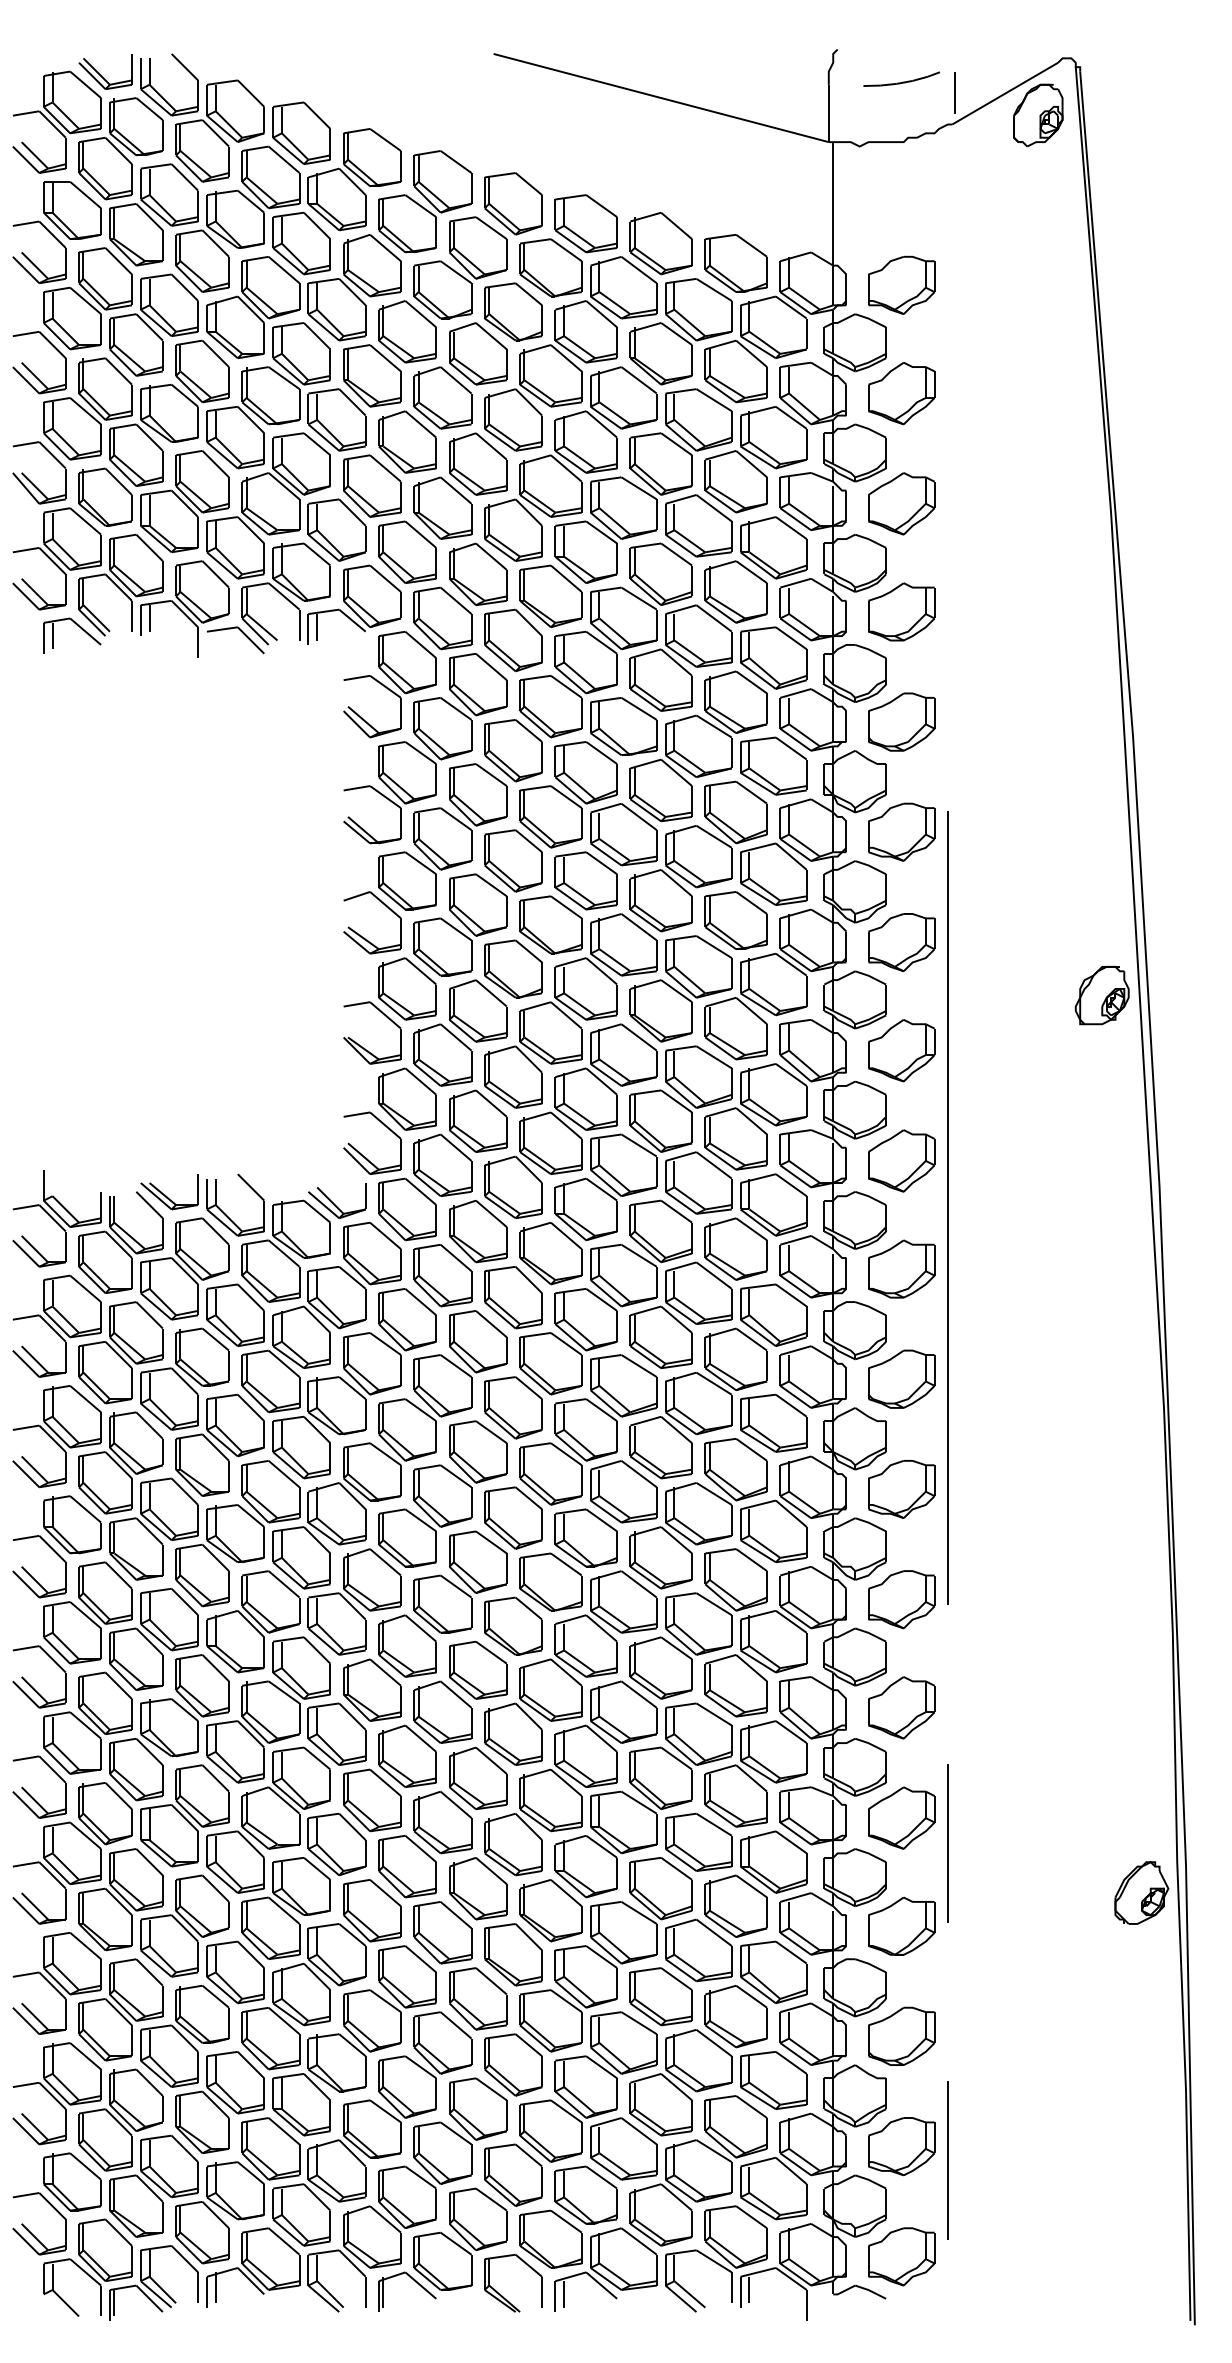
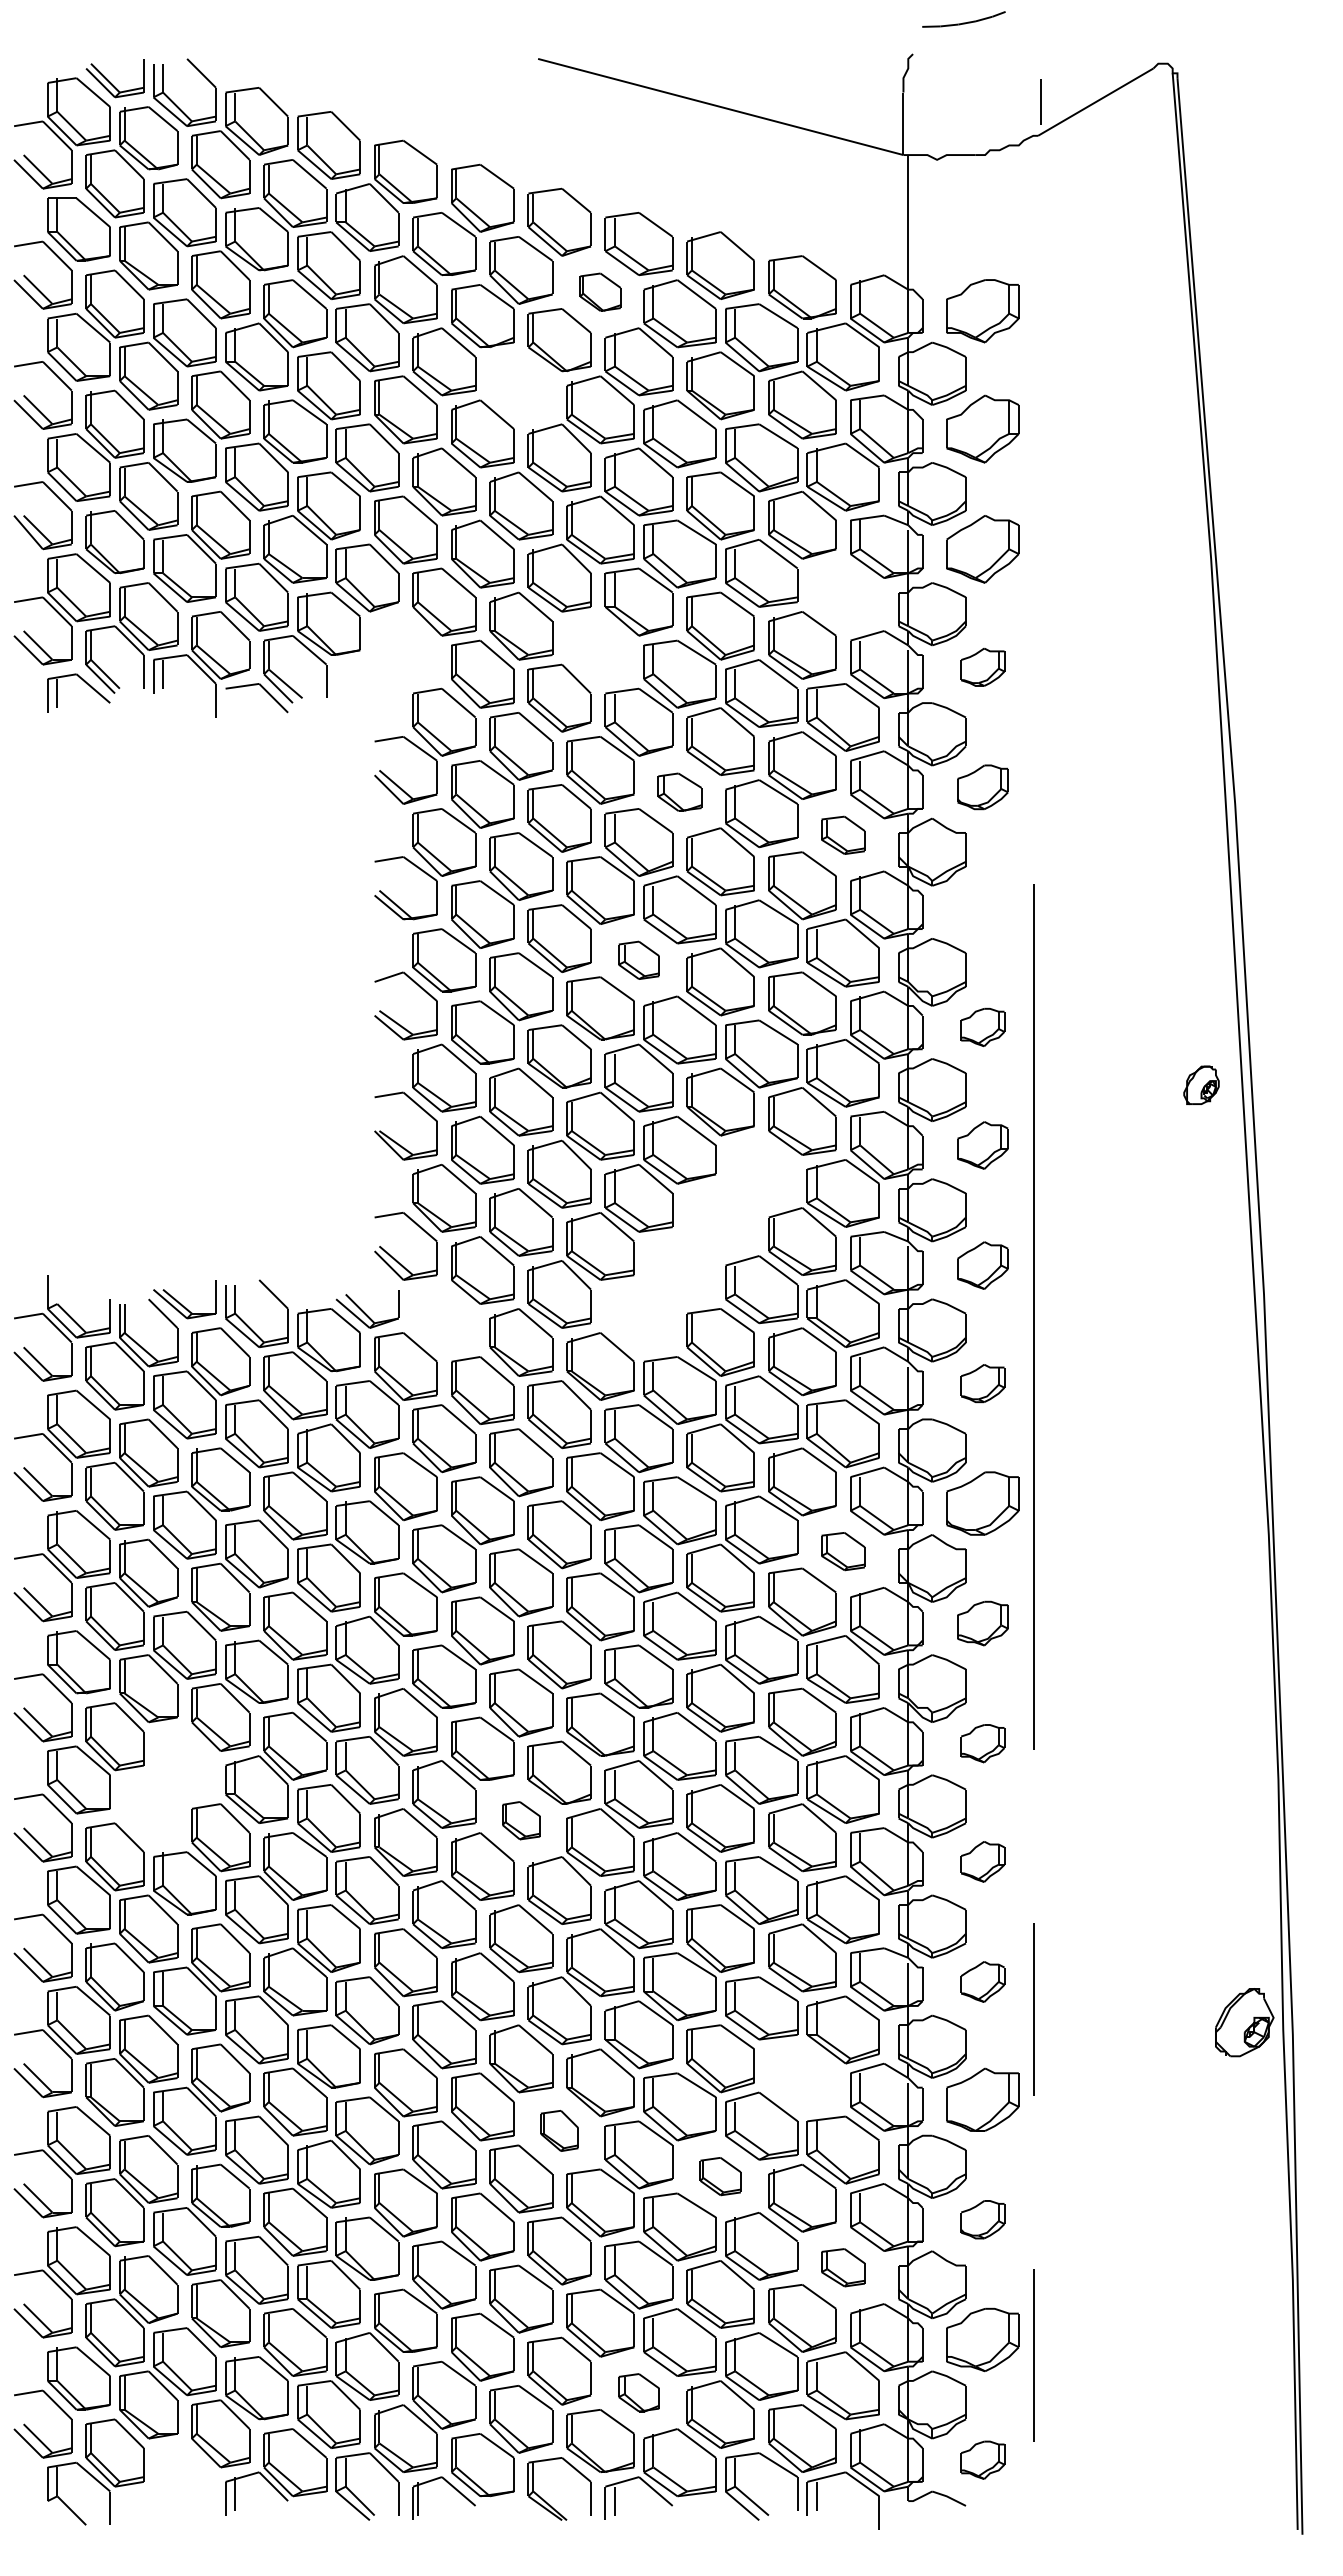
curve: (901, 81) -> (963, 22), moved
part: (1038, 115) -> (1131, 125), removed
part: (550, 268) -> (600, 292), size x0.6
part: (478, 353) -> (521, 385), removed
part: (772, 548) -> (842, 597), removed
part: (550, 595) -> (600, 649), removed
part: (354, 603) -> (386, 658), removed
part: (901, 612) -> (982, 667), size x0.6
part: (901, 722) -> (982, 787), size x0.7
part: (623, 726) -> (679, 792), size x0.6
part: (772, 766) -> (842, 835), size x0.6
part: (901, 832) -> (982, 907), removed
part: (585, 881) -> (638, 960), size x0.6
part: (901, 942) -> (982, 1027), size x0.6
part: (1102, 995) -> (1201, 1085), size x0.6
part: (901, 1050) -> (982, 1145), size x0.7
part: (643, 1142) -> (701, 1245), removed
part: (901, 1160) -> (982, 1265), size x0.7
part: (407, 1209) -> (444, 1318), removed
part: (901, 1269) -> (982, 1383), size x0.6
part: (772, 1423) -> (842, 1551), size x0.6
part: (901, 1489) -> (982, 1623), size x0.7
part: (901, 1599) -> (982, 1743), size x0.6
part: (153, 1639) -> (167, 1787), removed
part: (478, 1670) -> (521, 1820), size x0.6
part: (901, 1707) -> (982, 1861), size x0.6
part: (901, 1817) -> (982, 1981), size x0.6
part: (1141, 1892) -> (1244, 2022), moved
part: (736, 1905) -> (802, 2077), removed
part: (513, 1954) -> (559, 2130), size x0.6
part: (660, 1996) -> (720, 2176), size x0.6
part: (901, 2036) -> (982, 2219), size x0.6
part: (772, 2080) -> (842, 2267), size x0.6
part: (585, 2194) -> (638, 2392), size x0.6
part: (901, 2257) -> (982, 2460), size x0.6
part: (153, 2282) -> (167, 2488), removed

